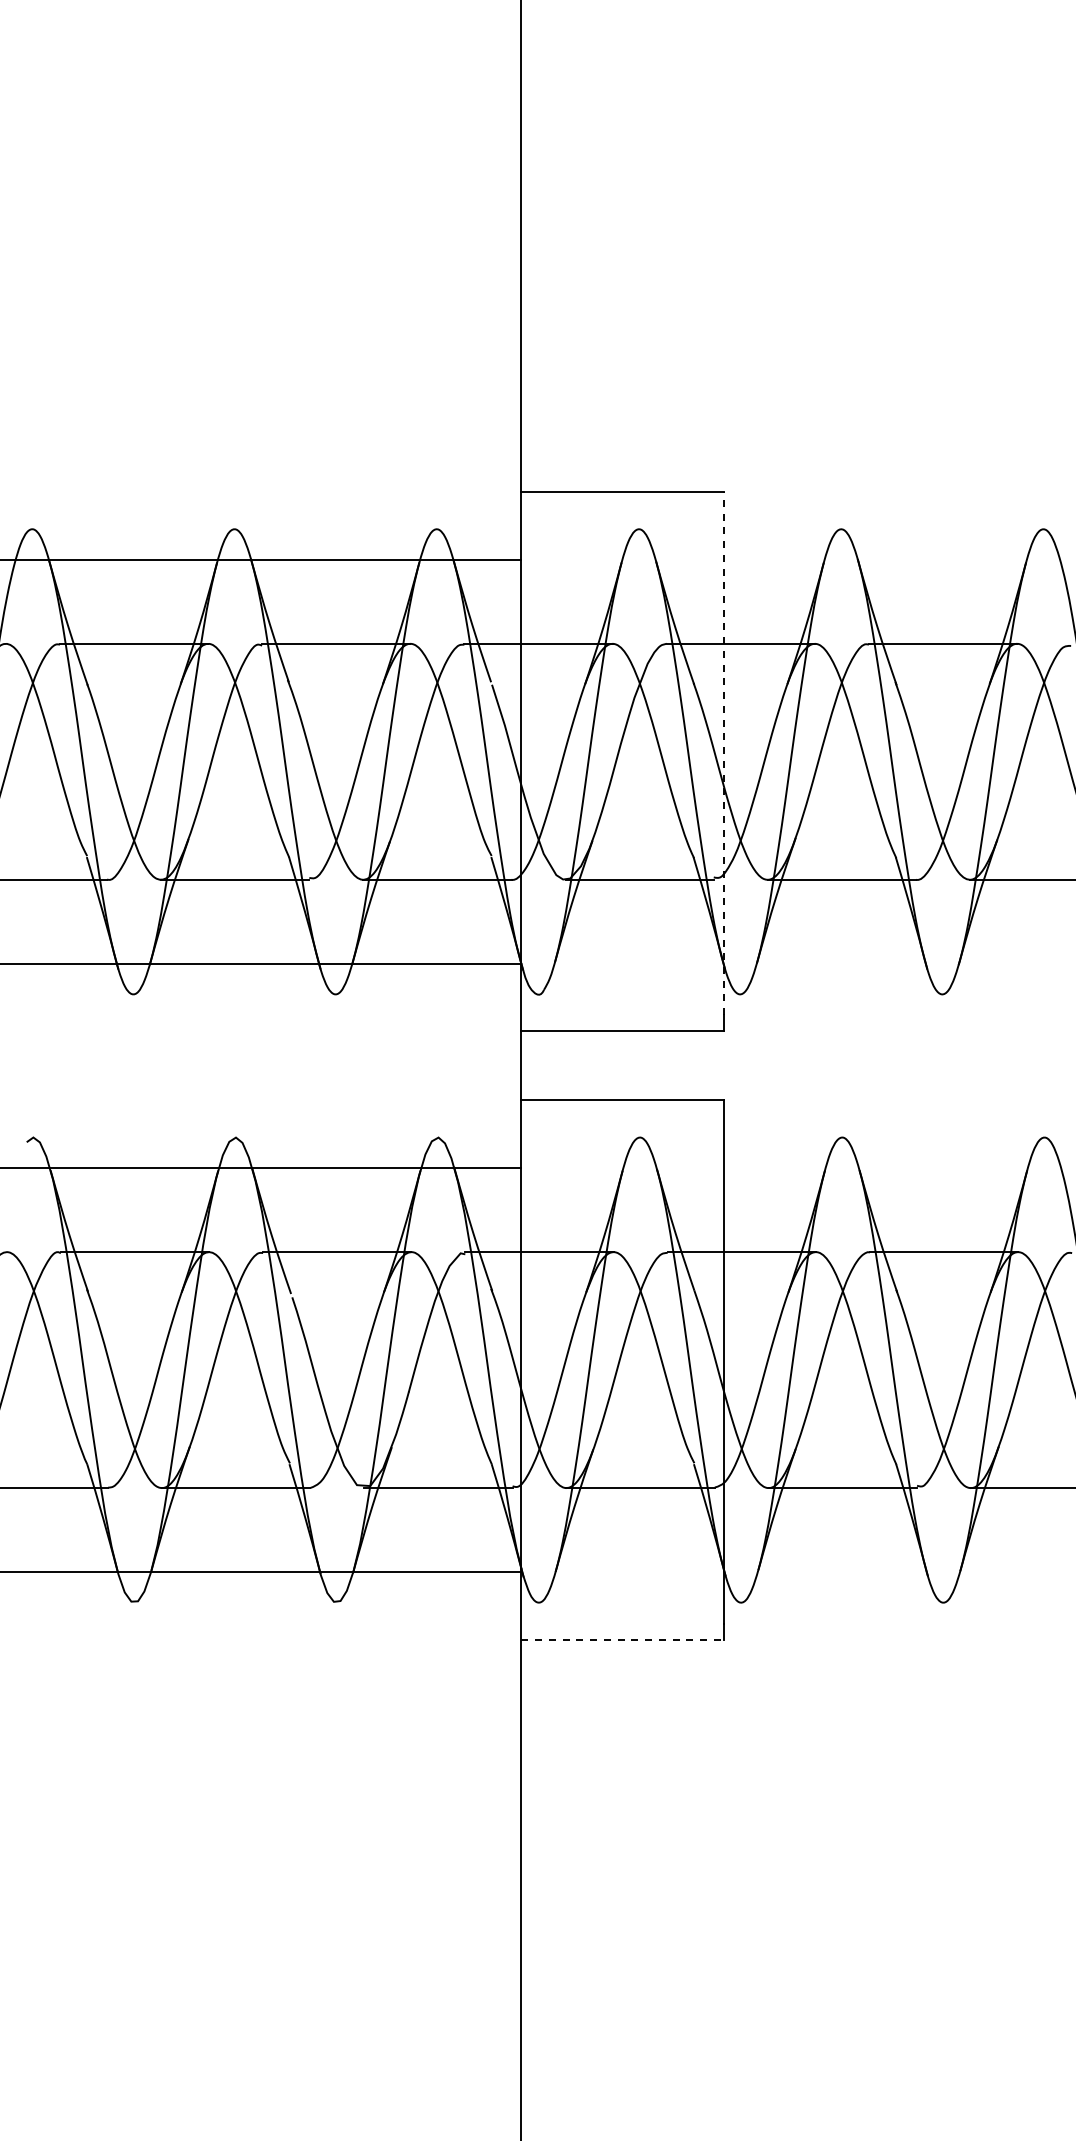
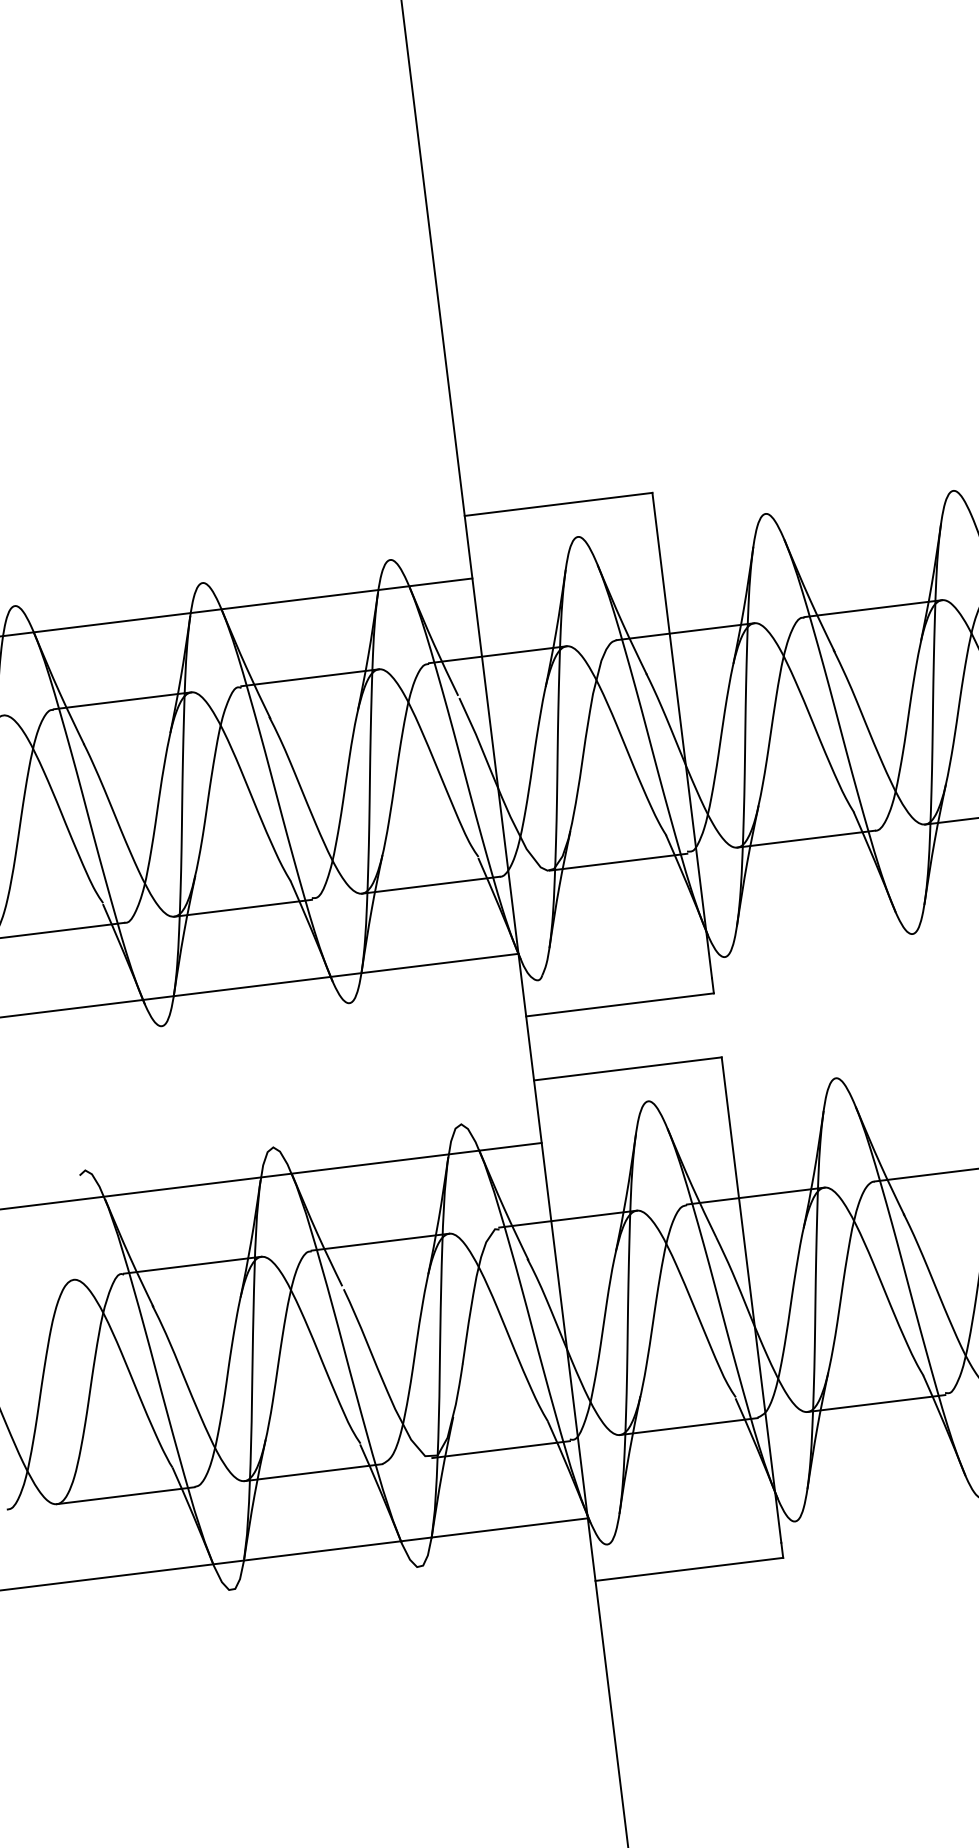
line: (723, 753) -> (681, 735), dashed -> solid
line: (623, 1639) -> (690, 1569), dashed -> solid

